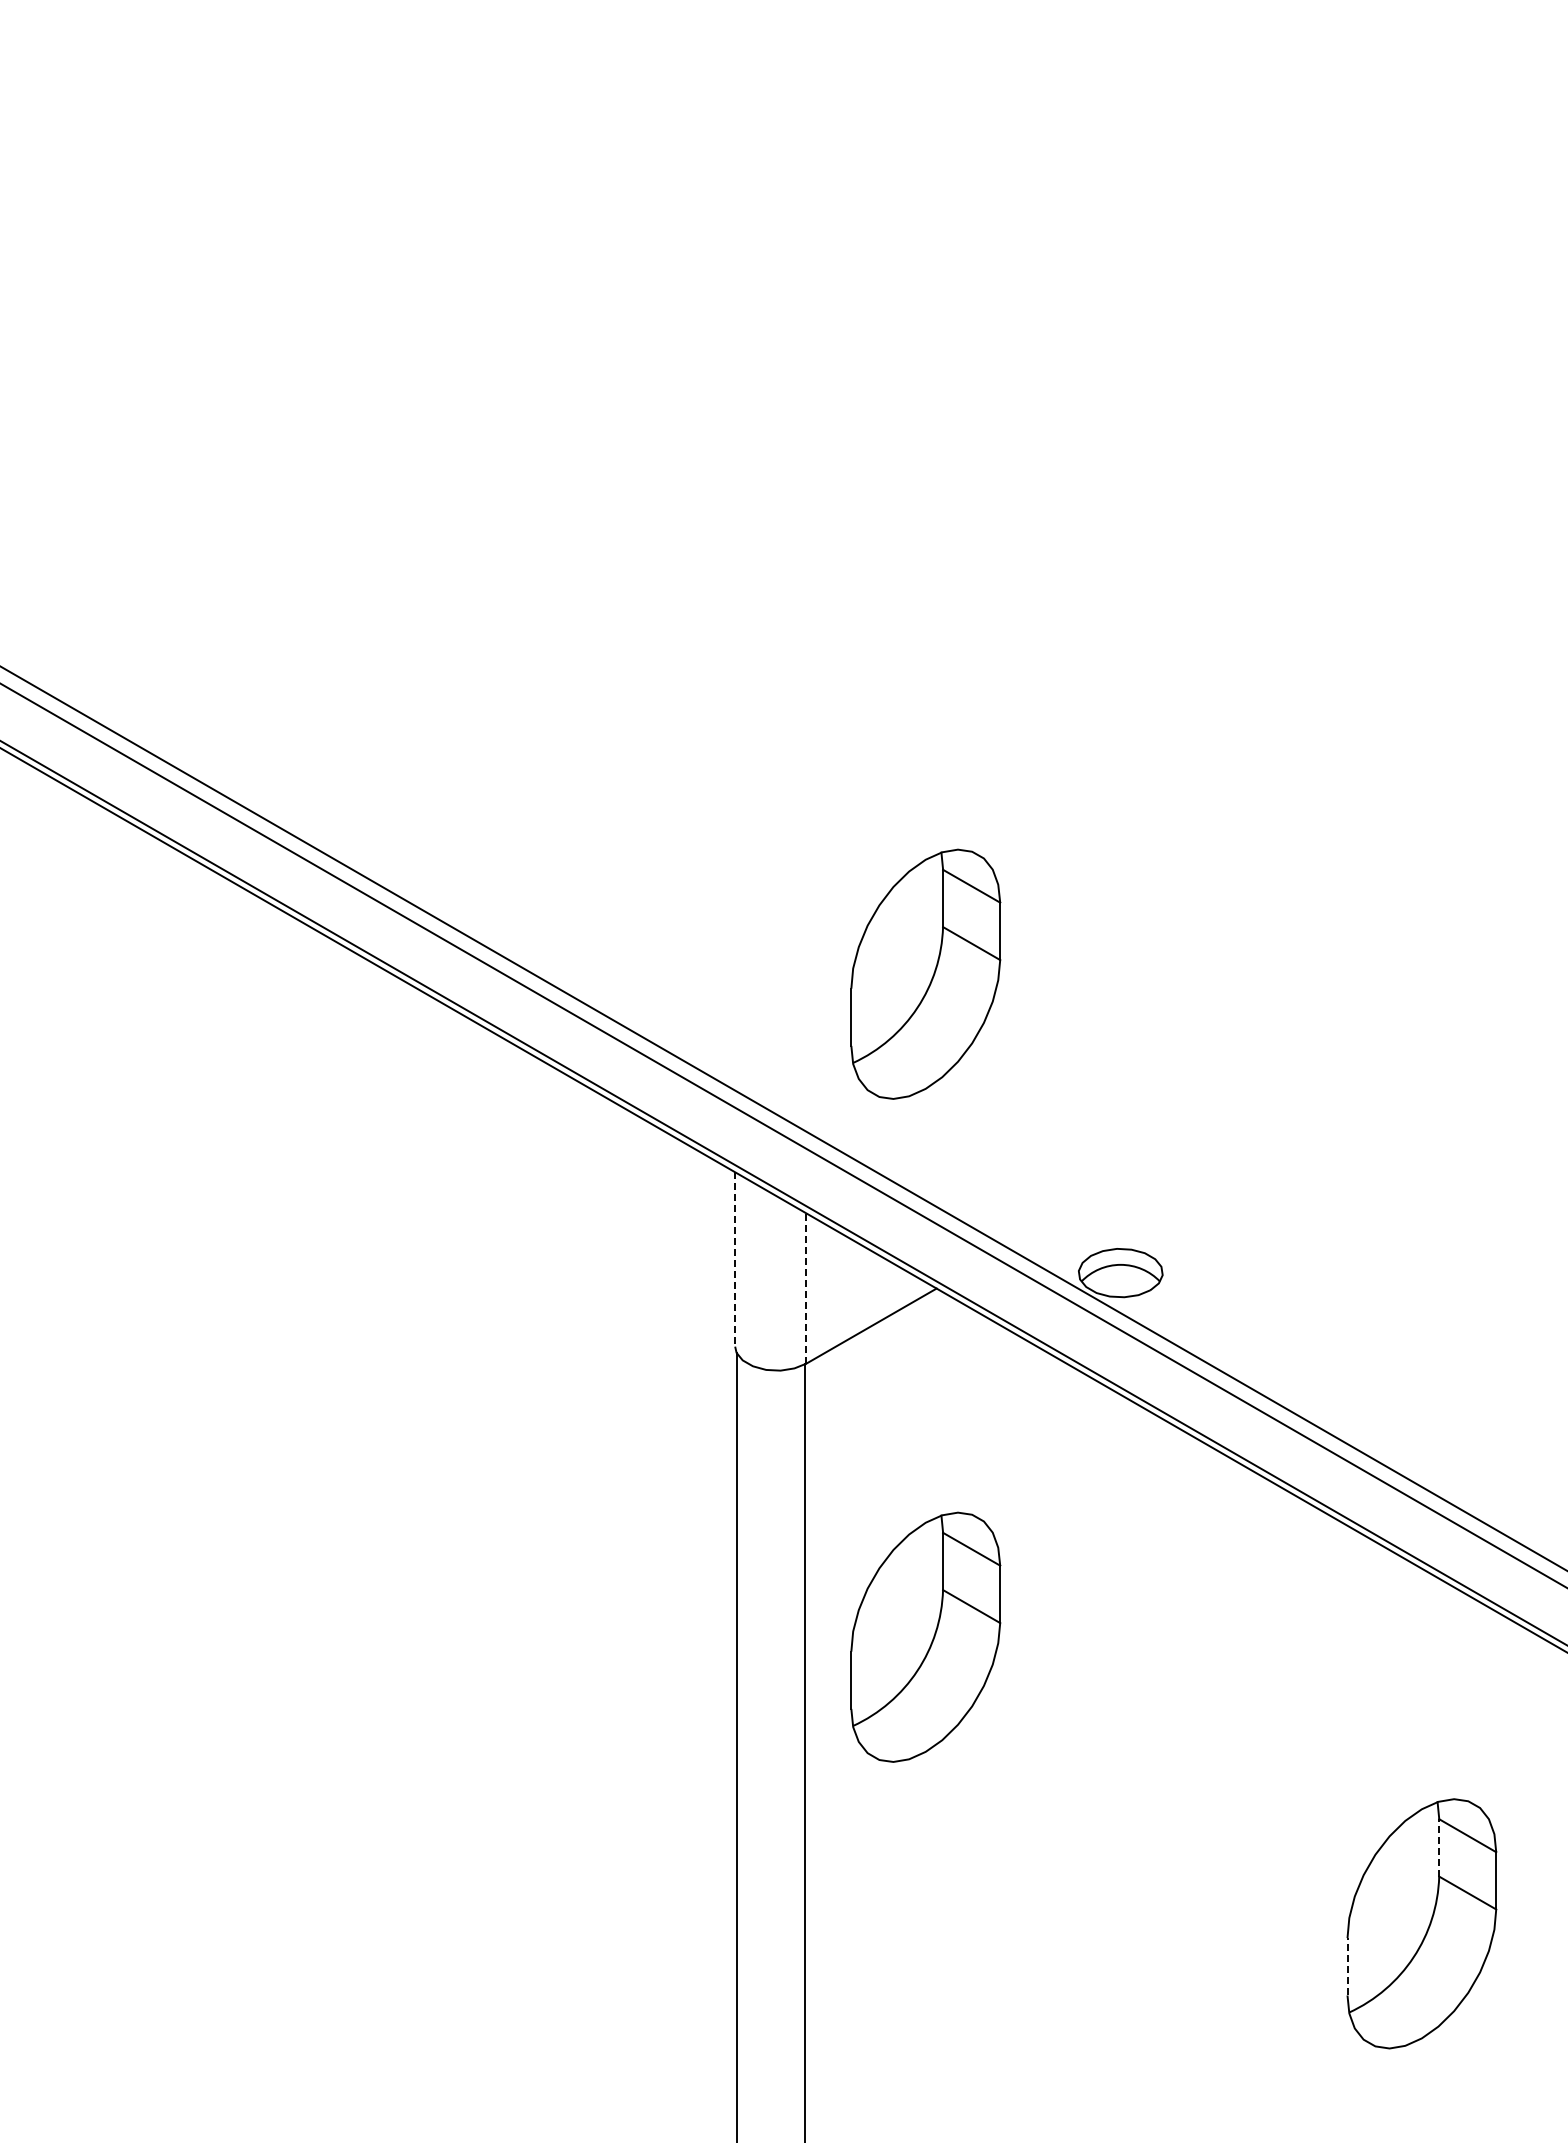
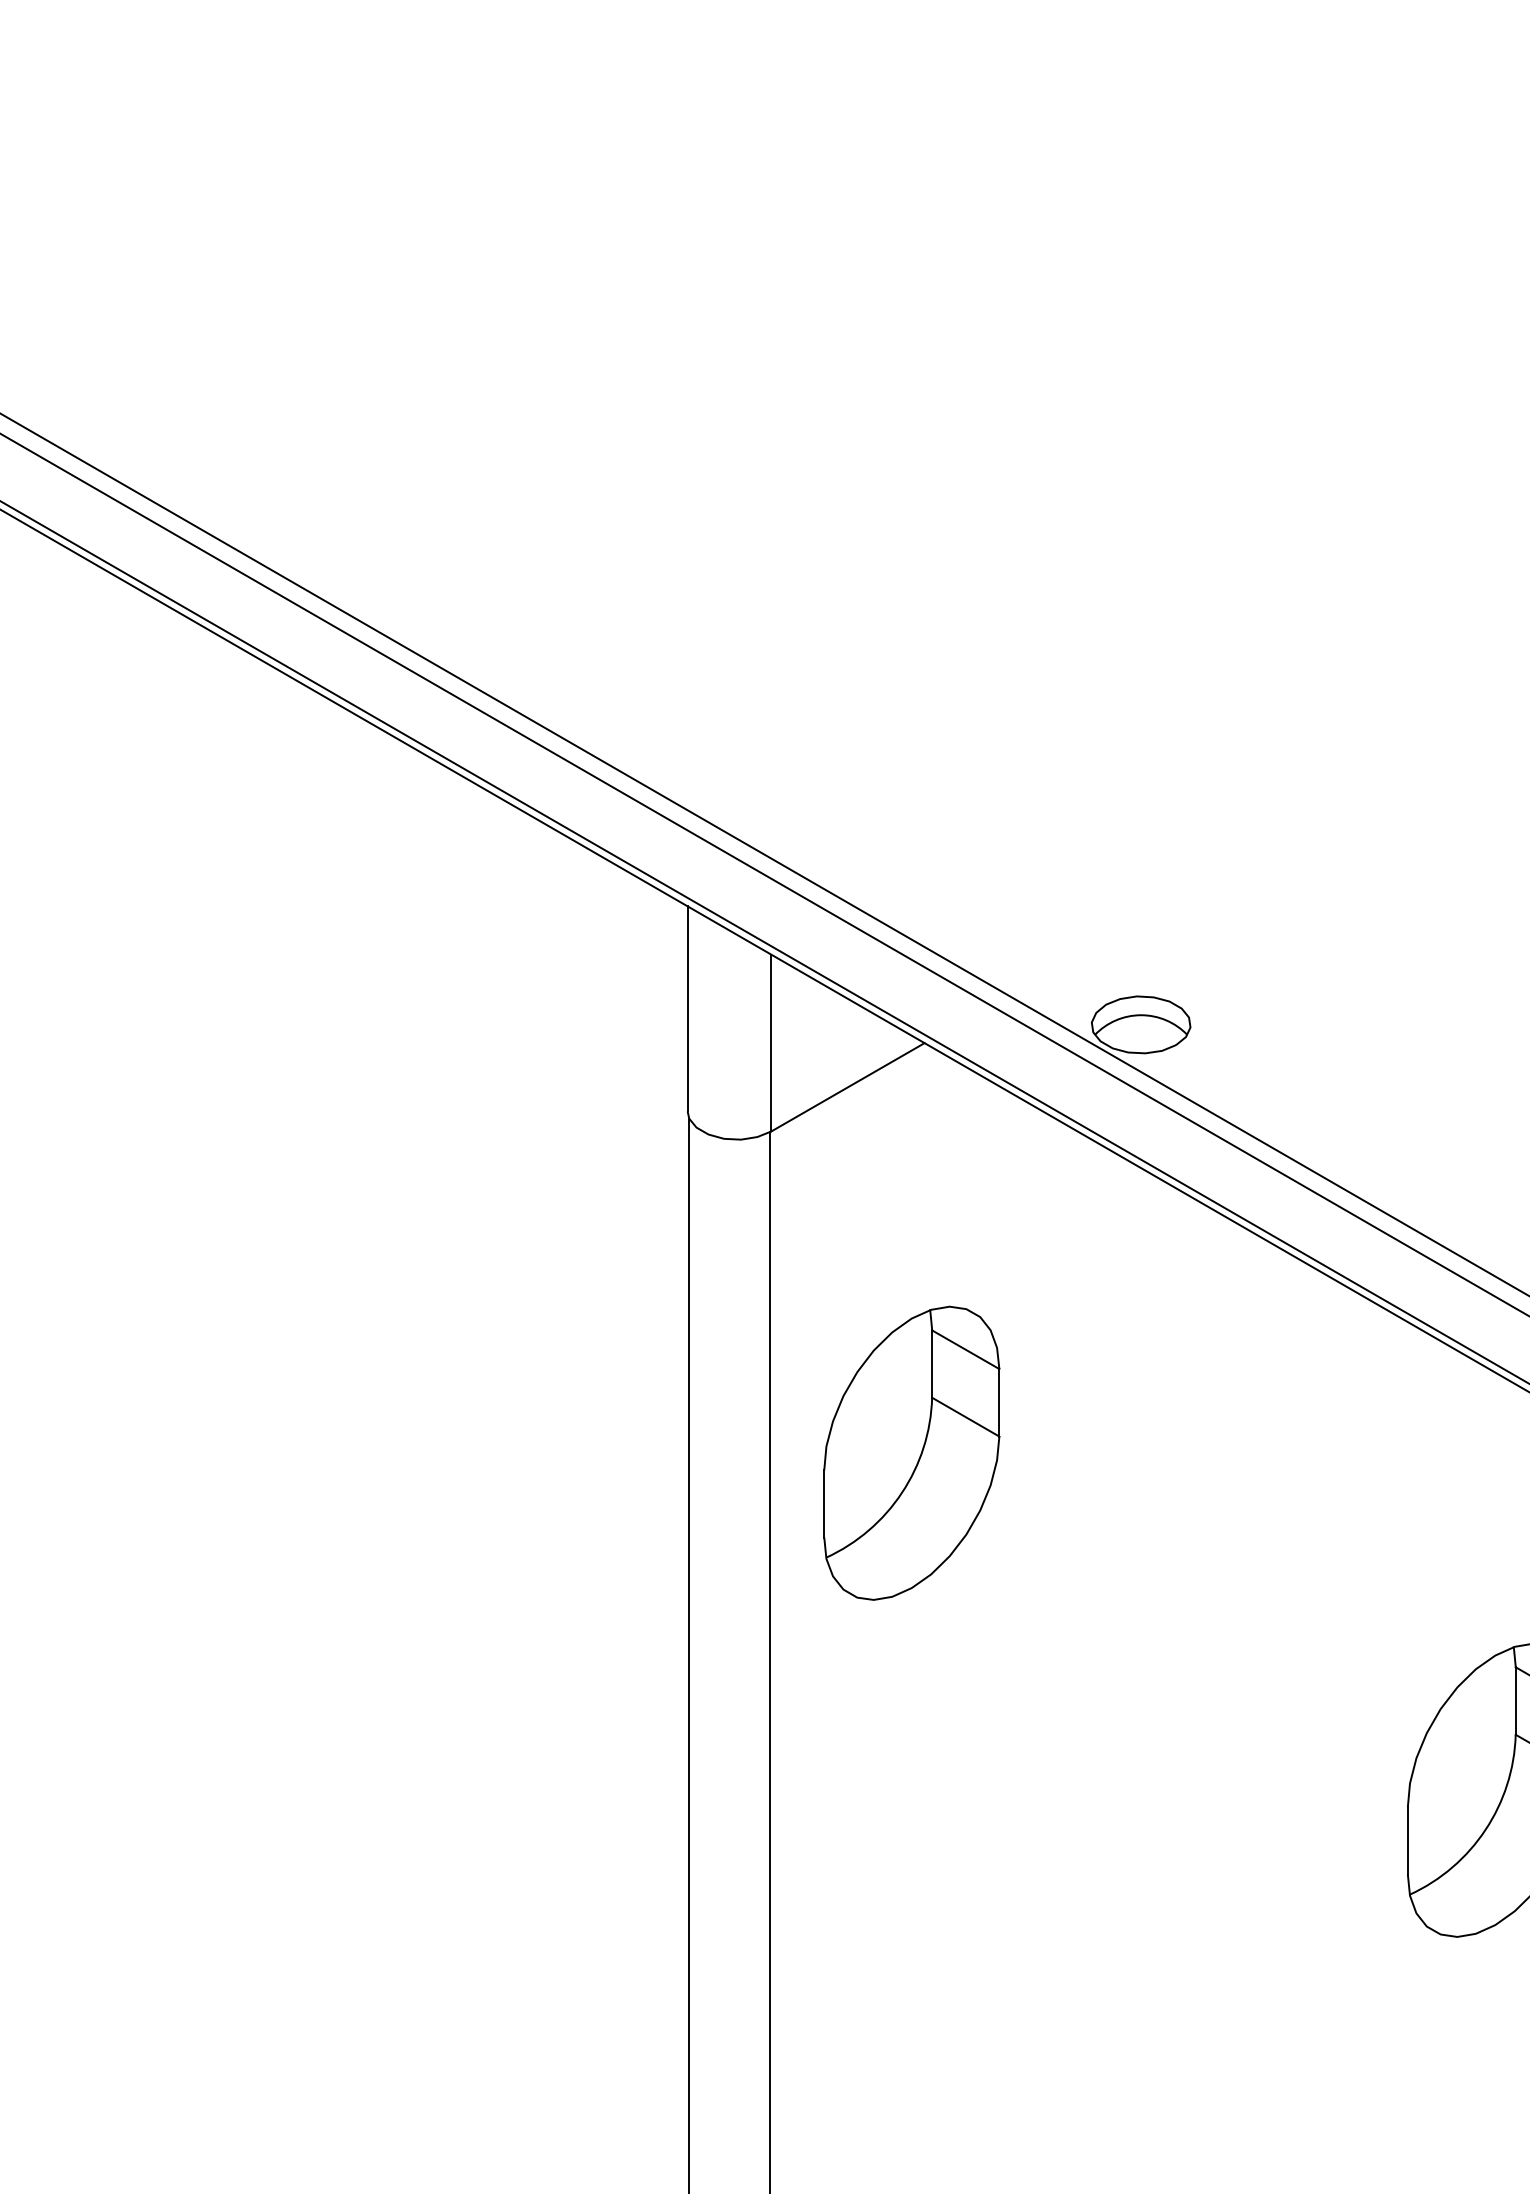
part: (925, 973) -> (911, 672), removed
line: (735, 1259) -> (688, 1008), dashed -> solid
line: (806, 1287) -> (771, 1041), dashed -> solid
line: (1439, 1847) -> (1516, 1700), dashed -> solid
line: (1347, 1966) -> (1407, 1840), dashed -> solid

